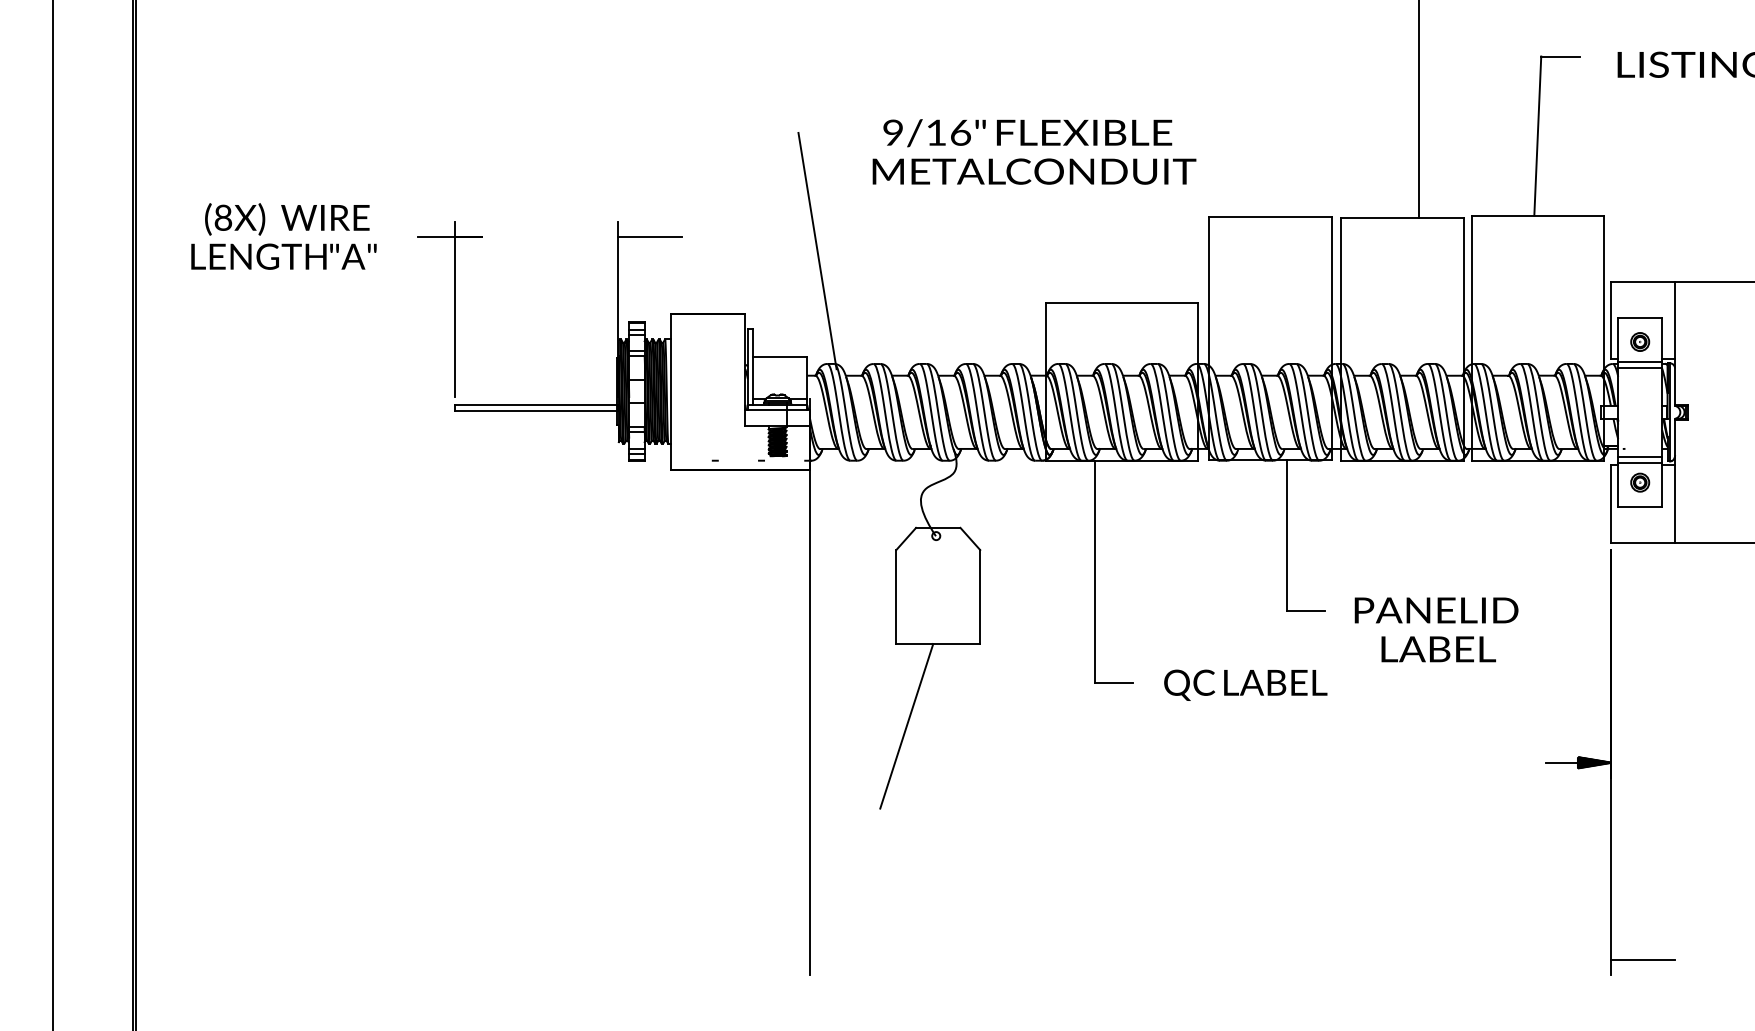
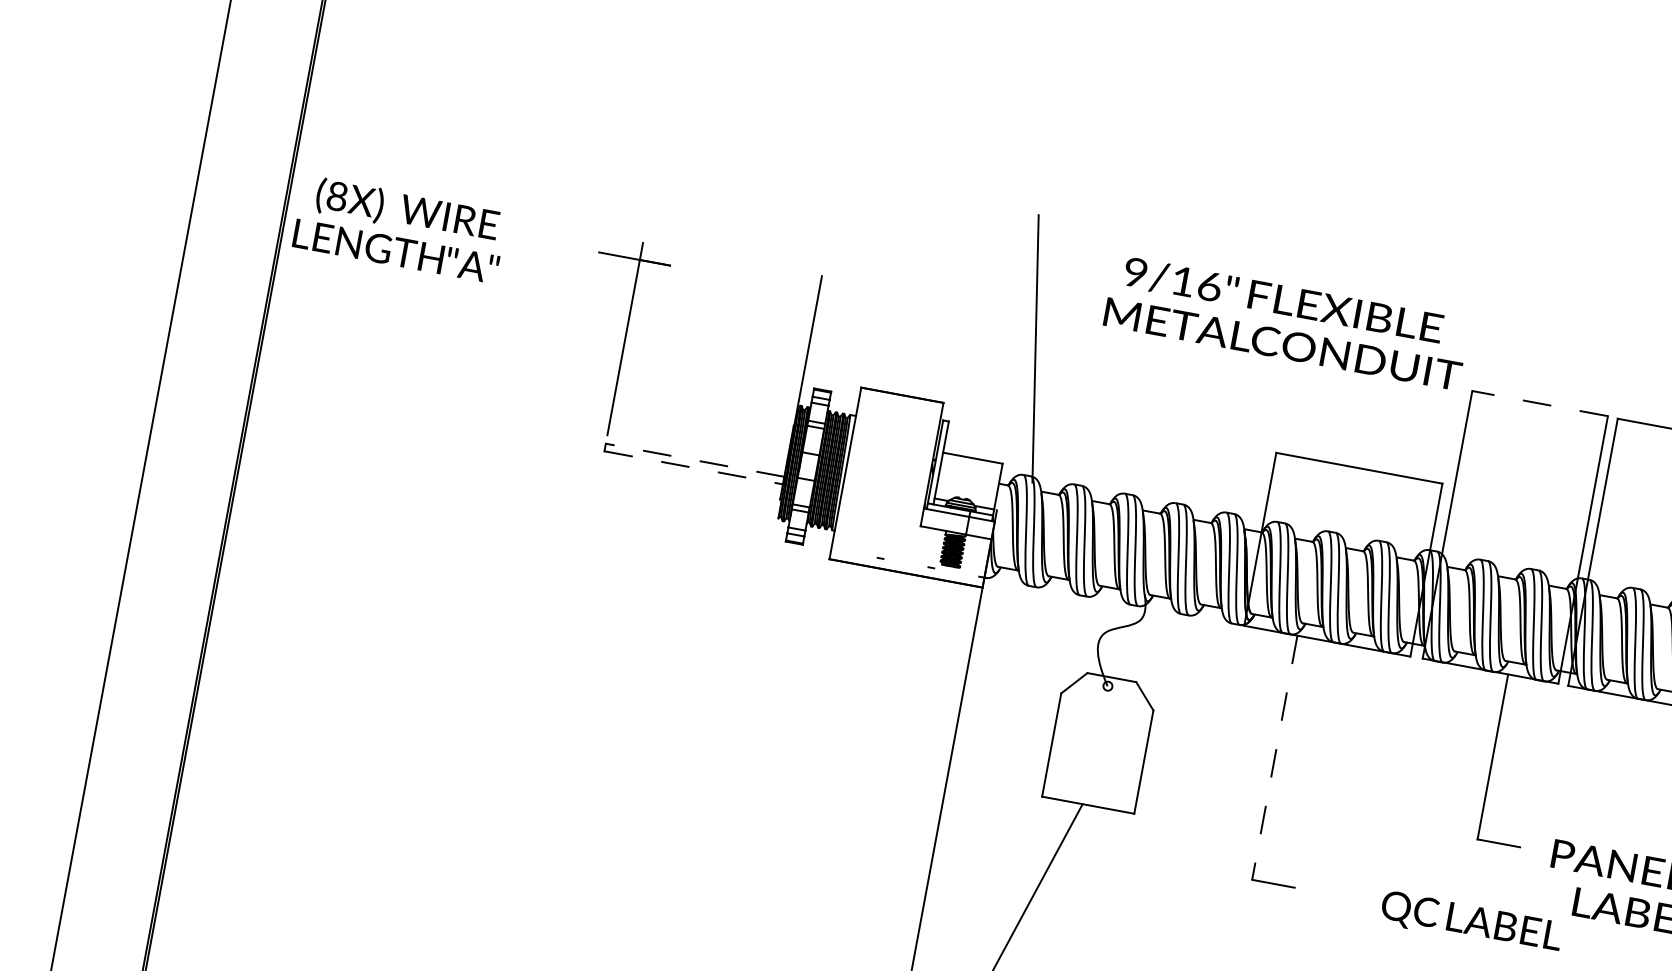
text: (1034, 151) -> (1287, 322), moved
line: (1270, 216) -> (1540, 403), solid -> dashed
text: (283, 236) -> (399, 229), moved
line: (649, 237) -> (853, 299), removed
line: (535, 404) -> (694, 460), solid -> dashed
line: (536, 411) -> (694, 467), solid -> dashed
line: (1094, 572) -> (1274, 758), solid -> dashed
text: (1245, 684) -> (1471, 922), moved

